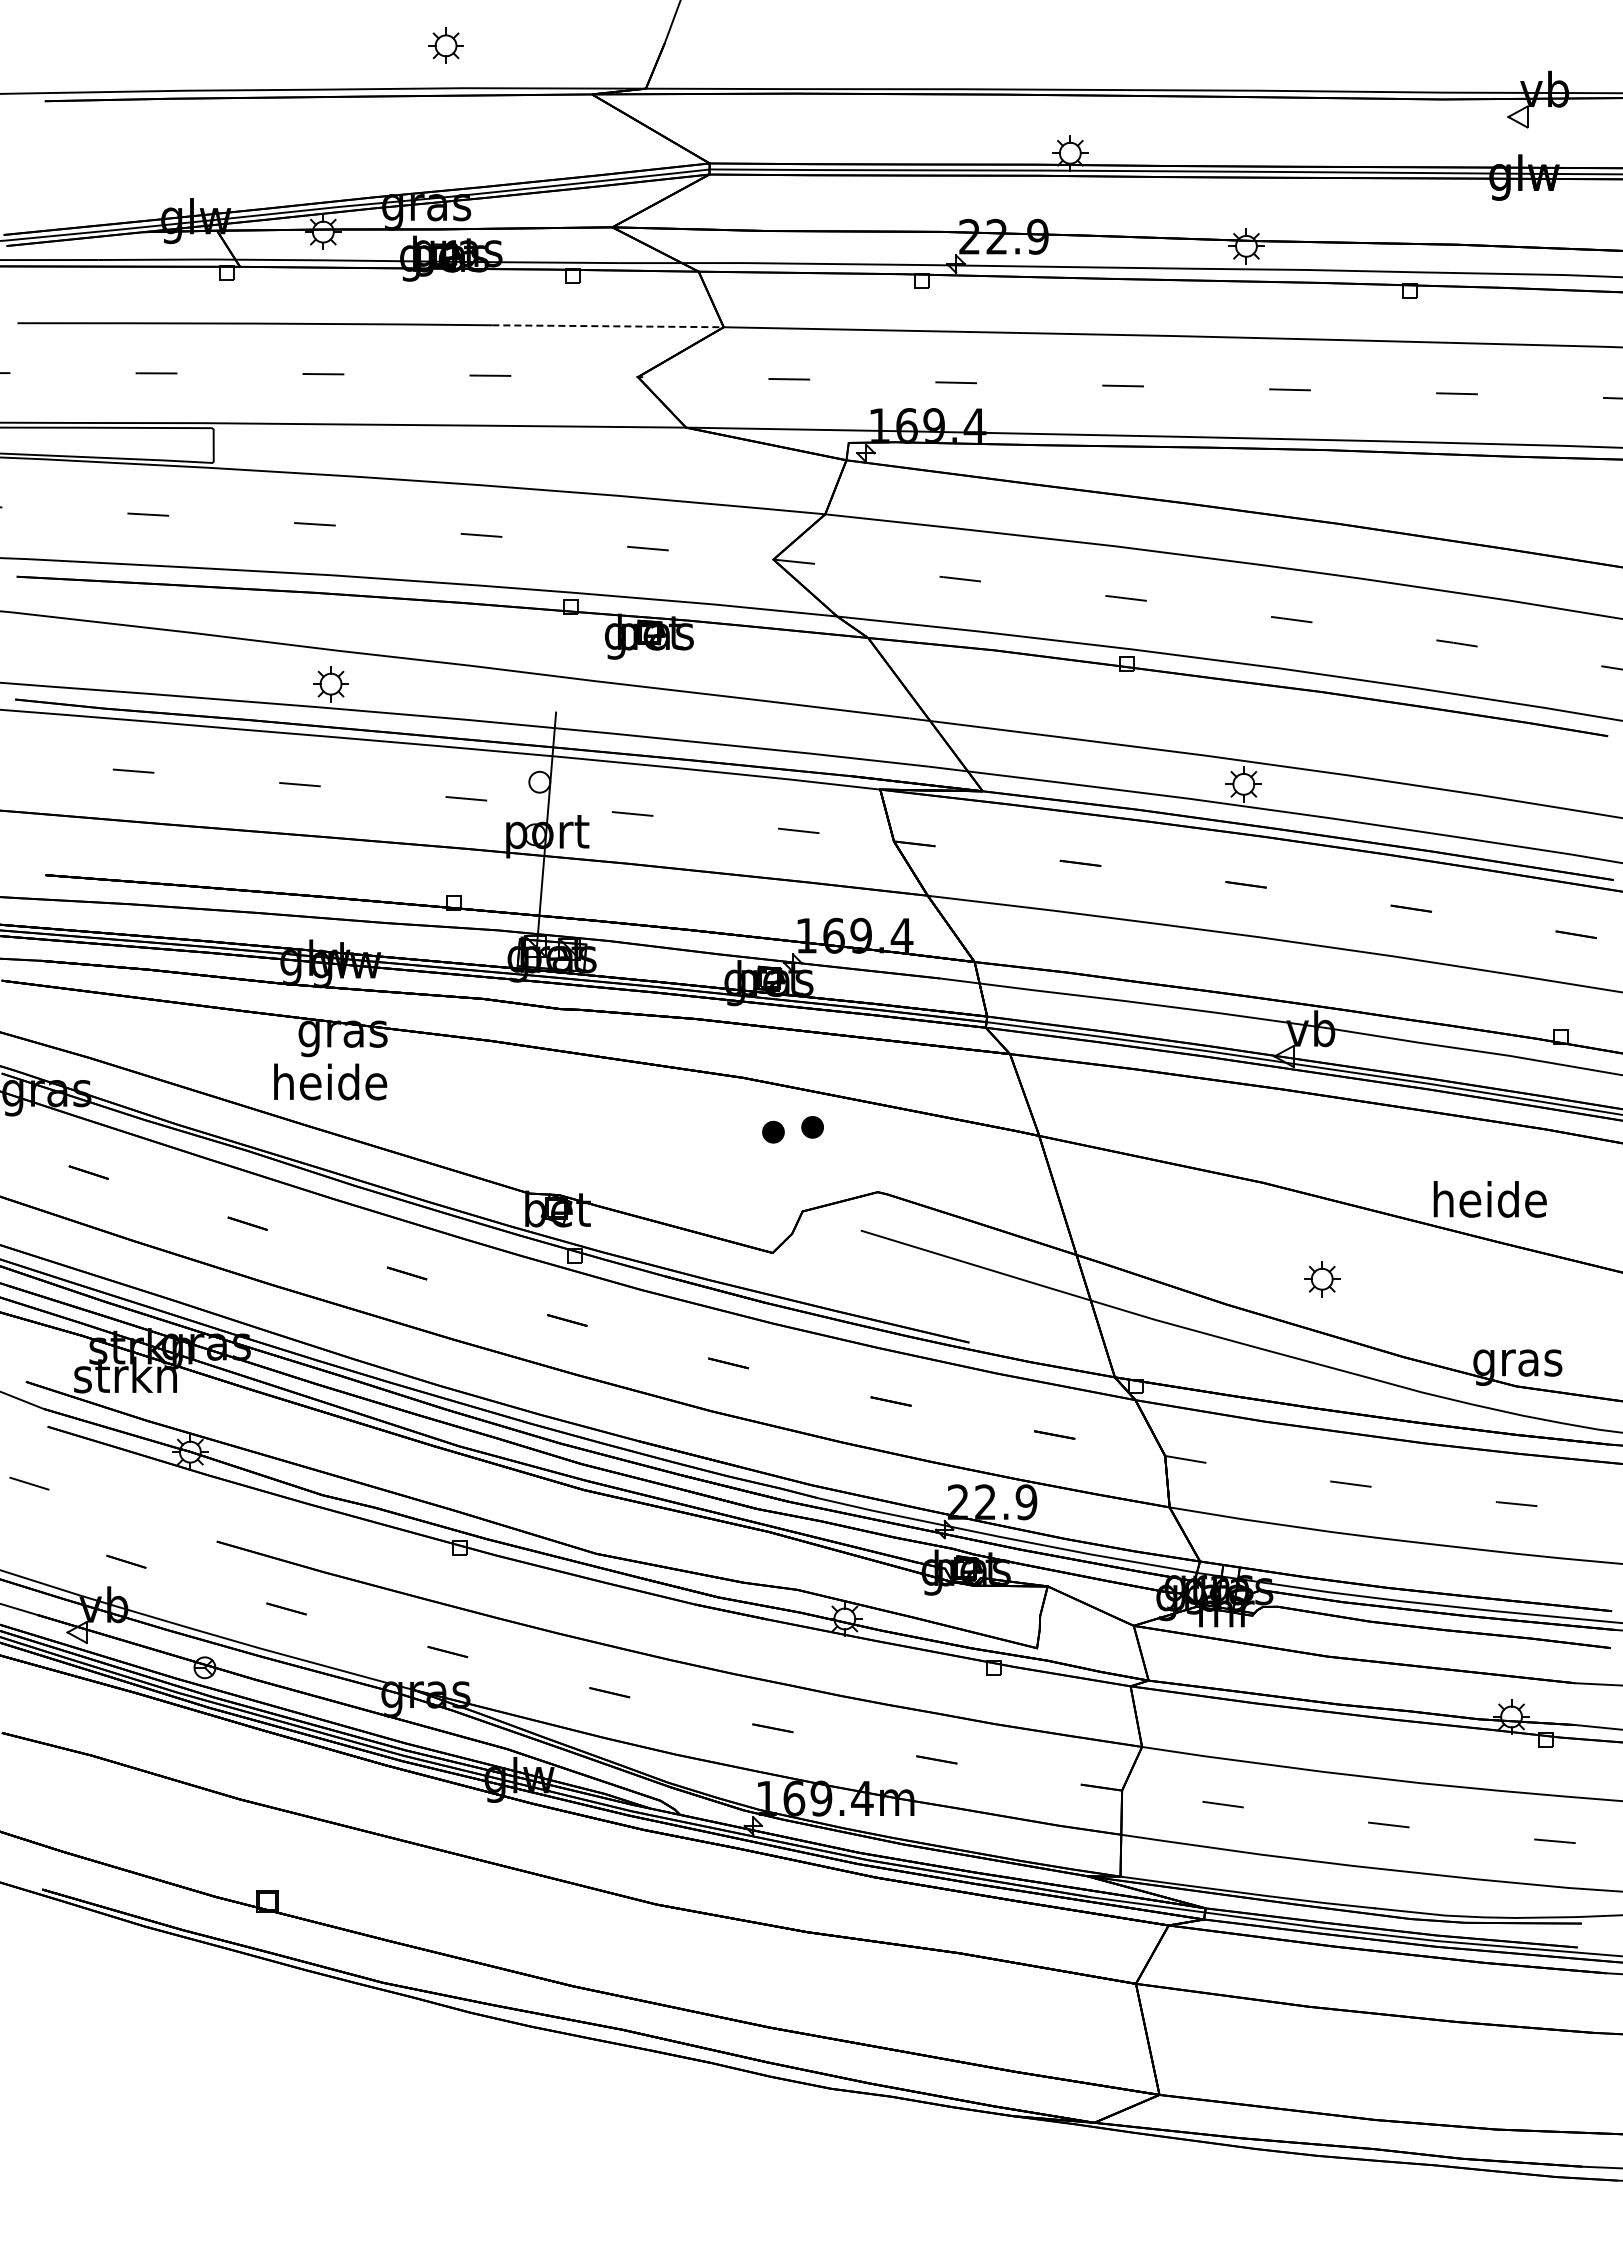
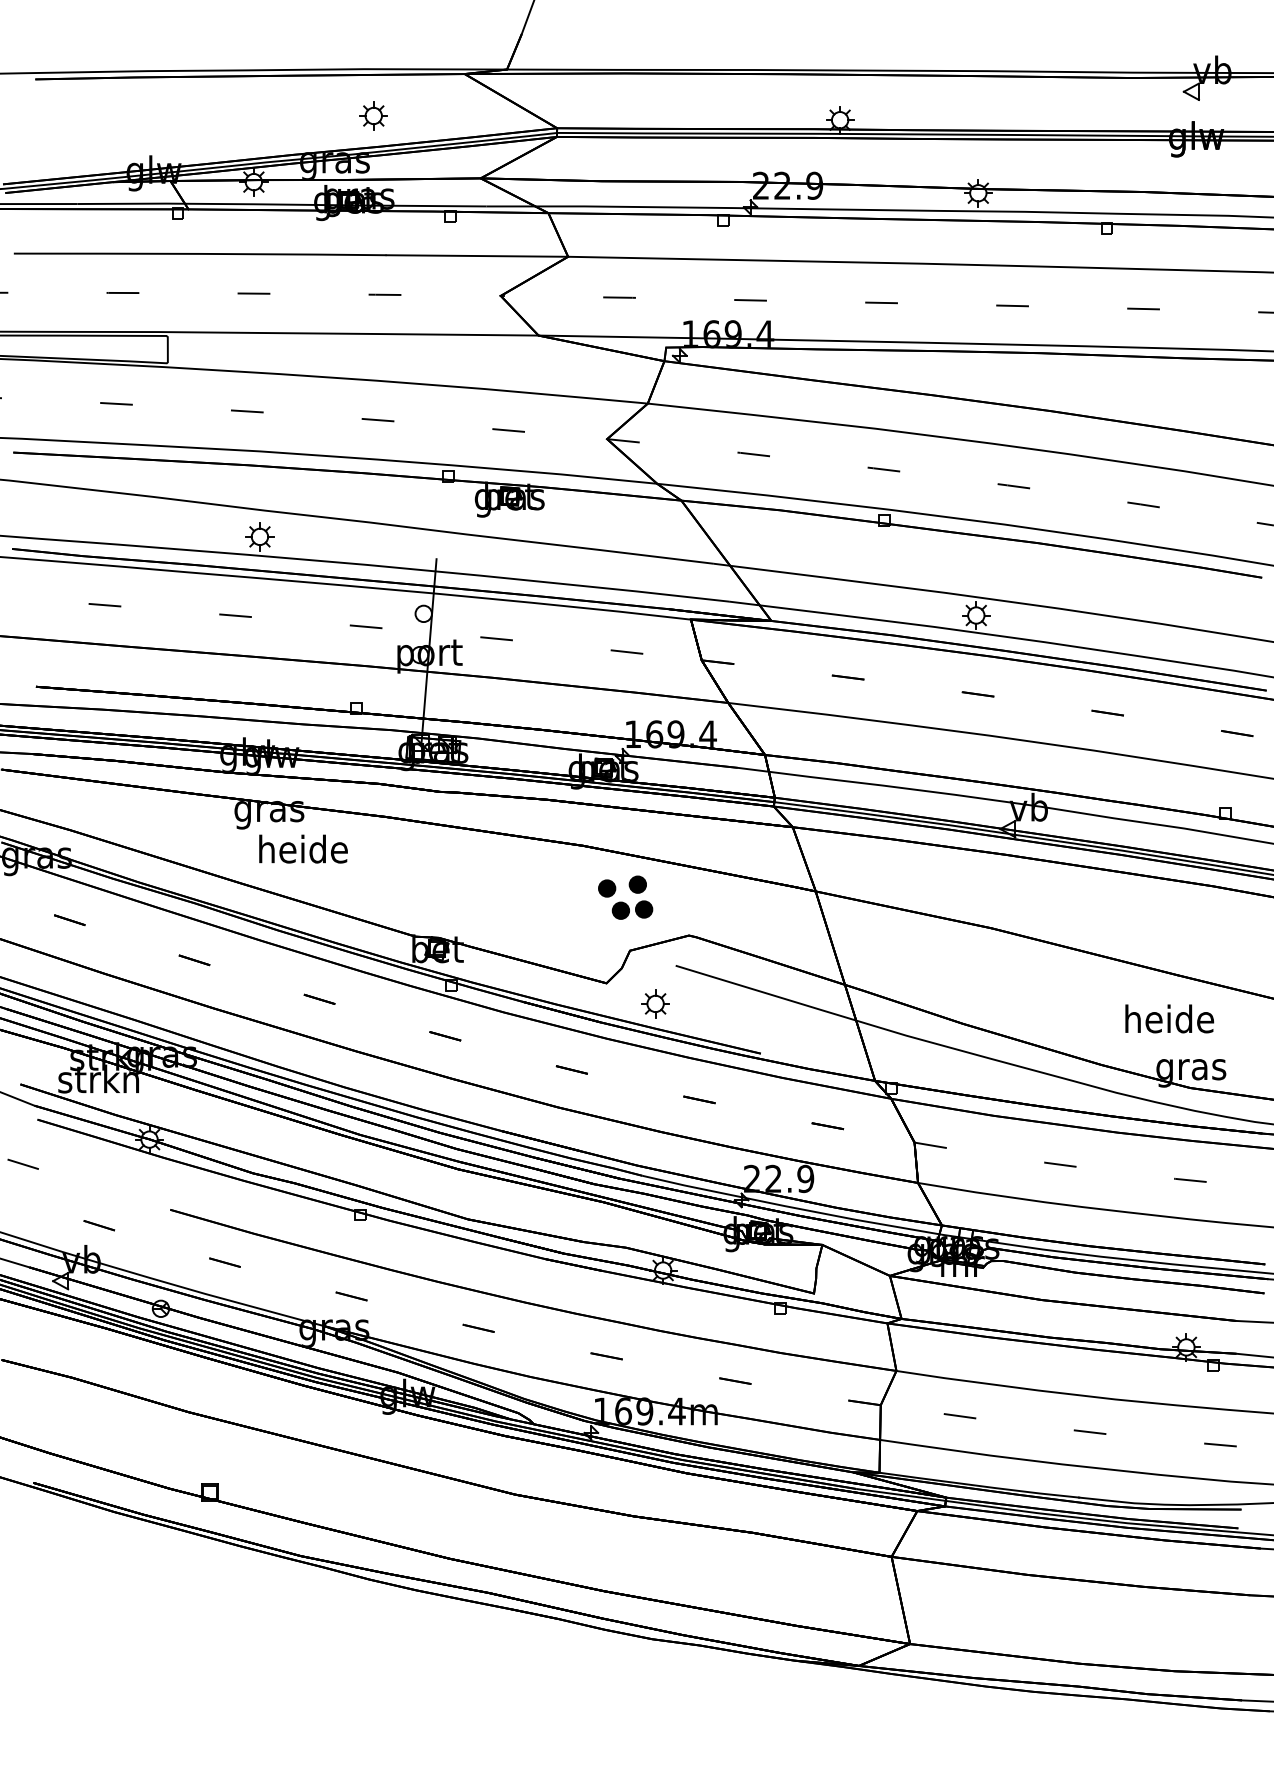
part: (445, 45) -> (373, 115), moved
line: (608, 326) -> (477, 256), dashed -> solid
text: (330, 1081) -> (303, 848), moved
part: (805, 1159) -> (632, 909), added
text: (1489, 1199) -> (1169, 1019), moved
part: (1322, 1279) -> (655, 1004), moved

